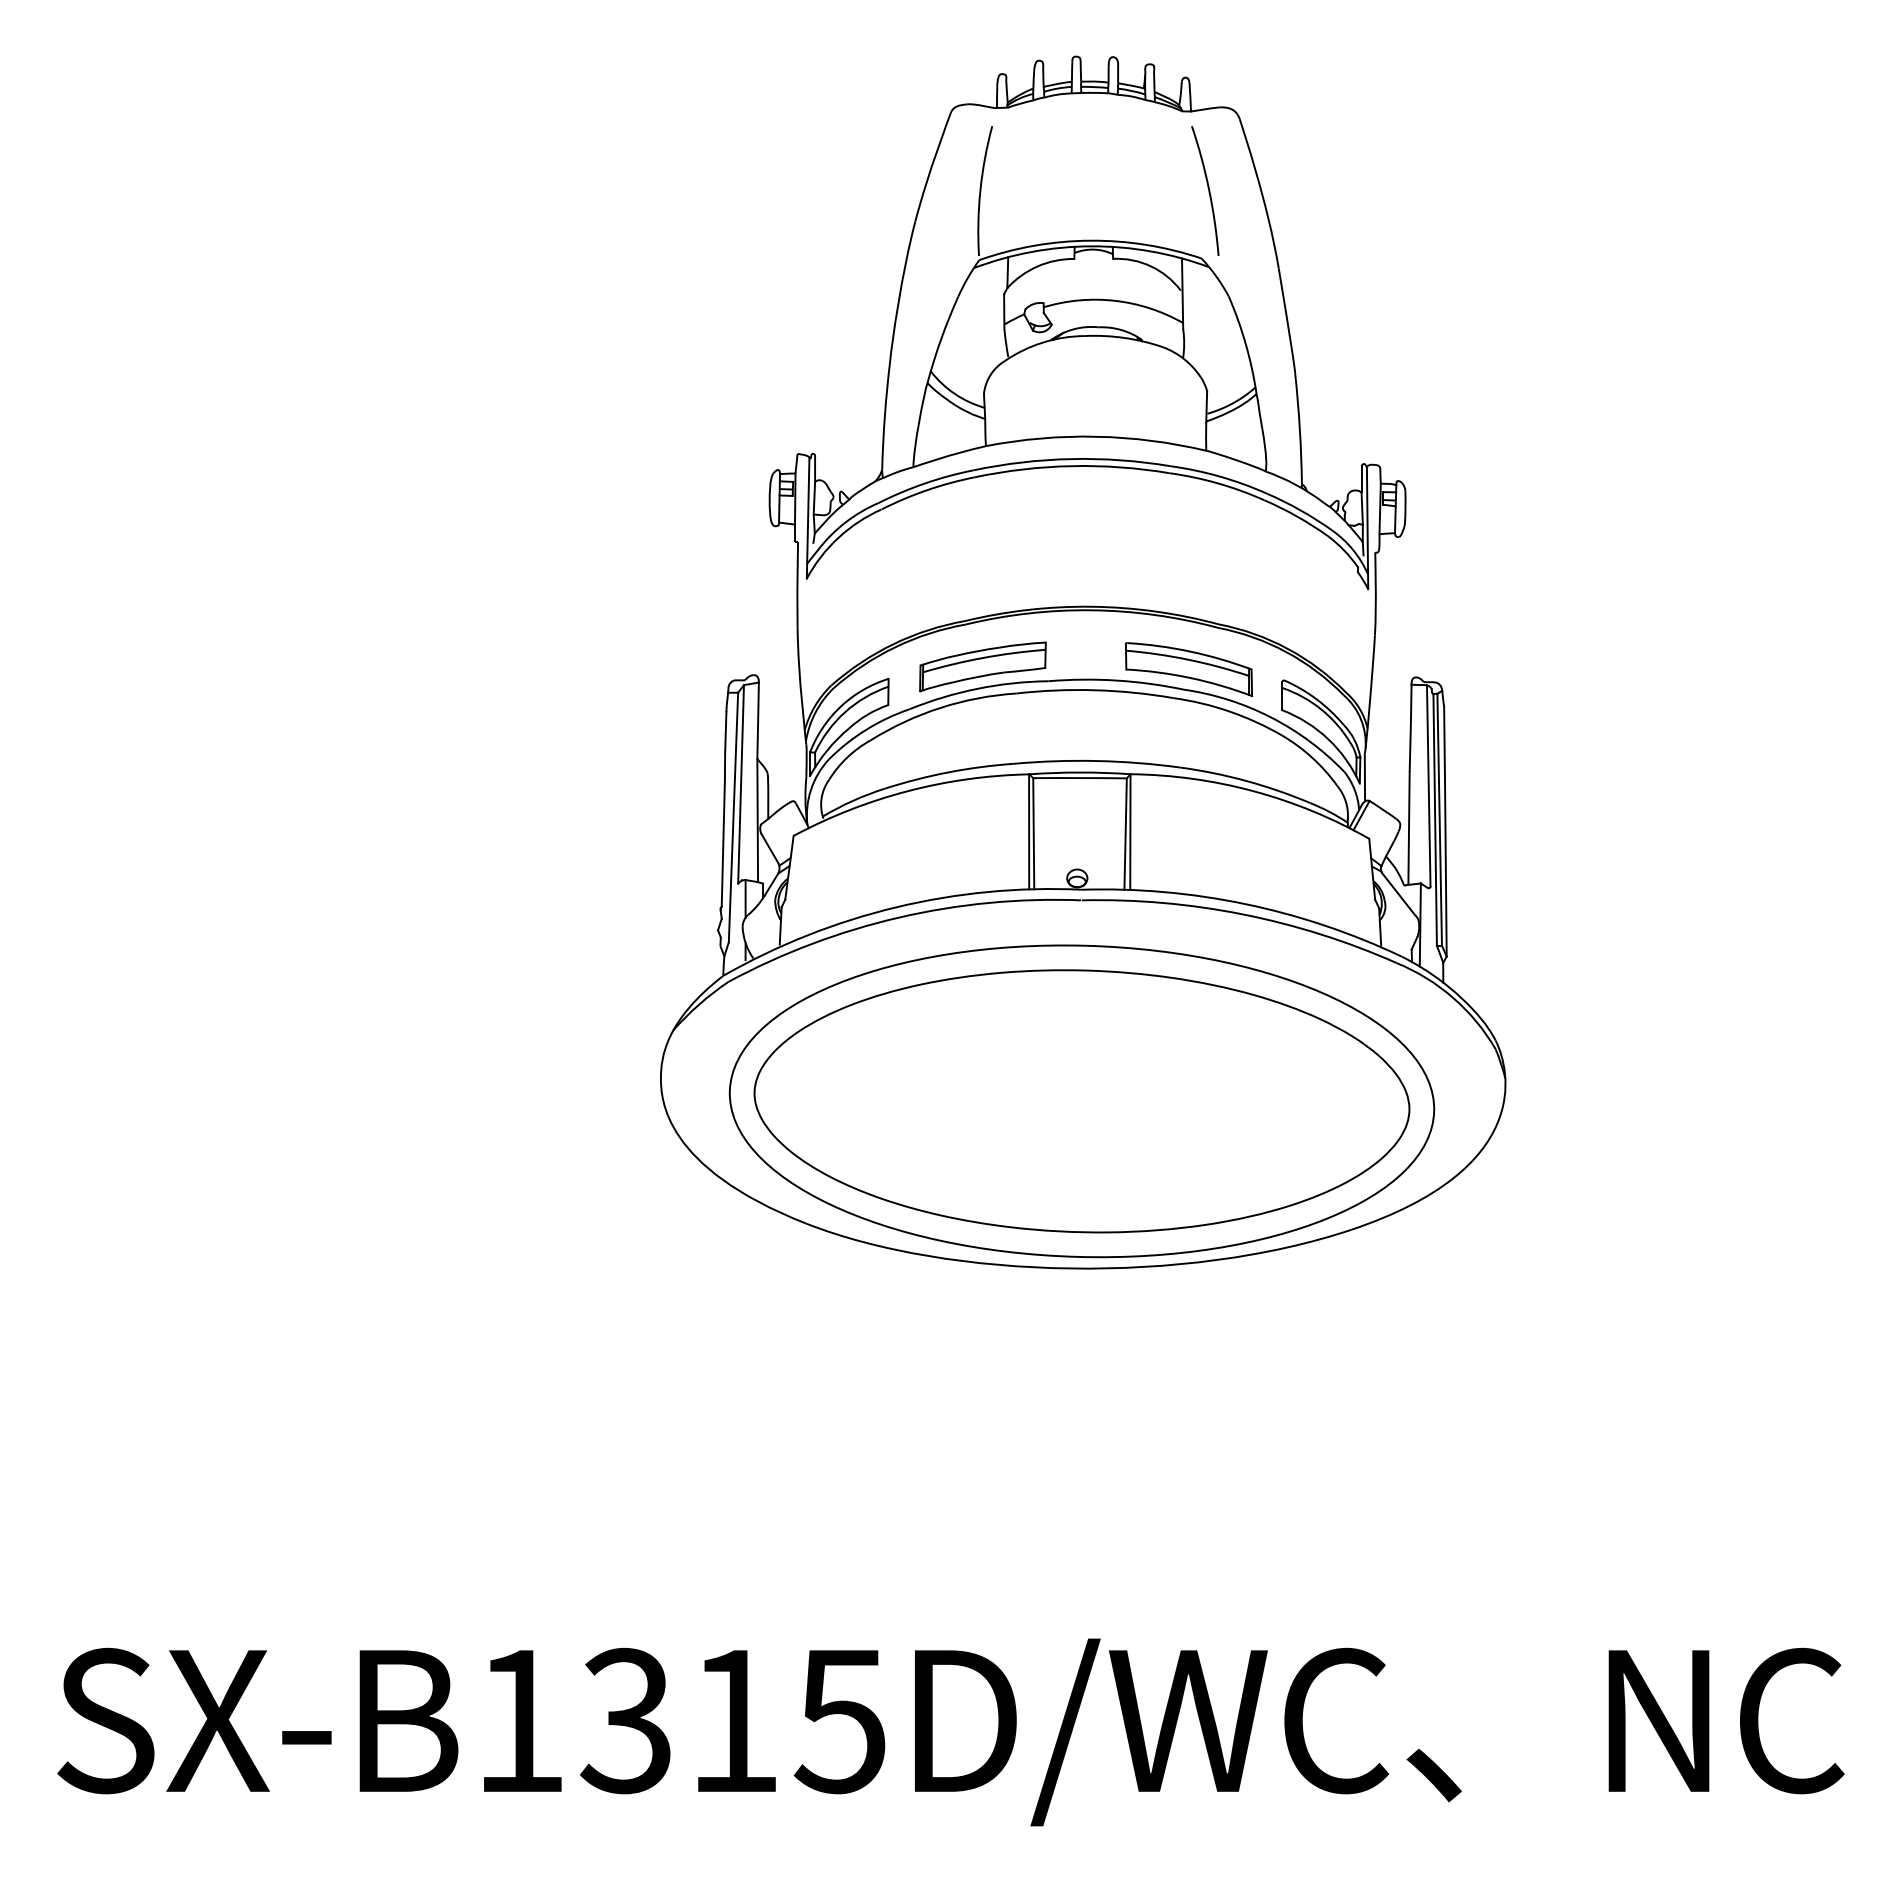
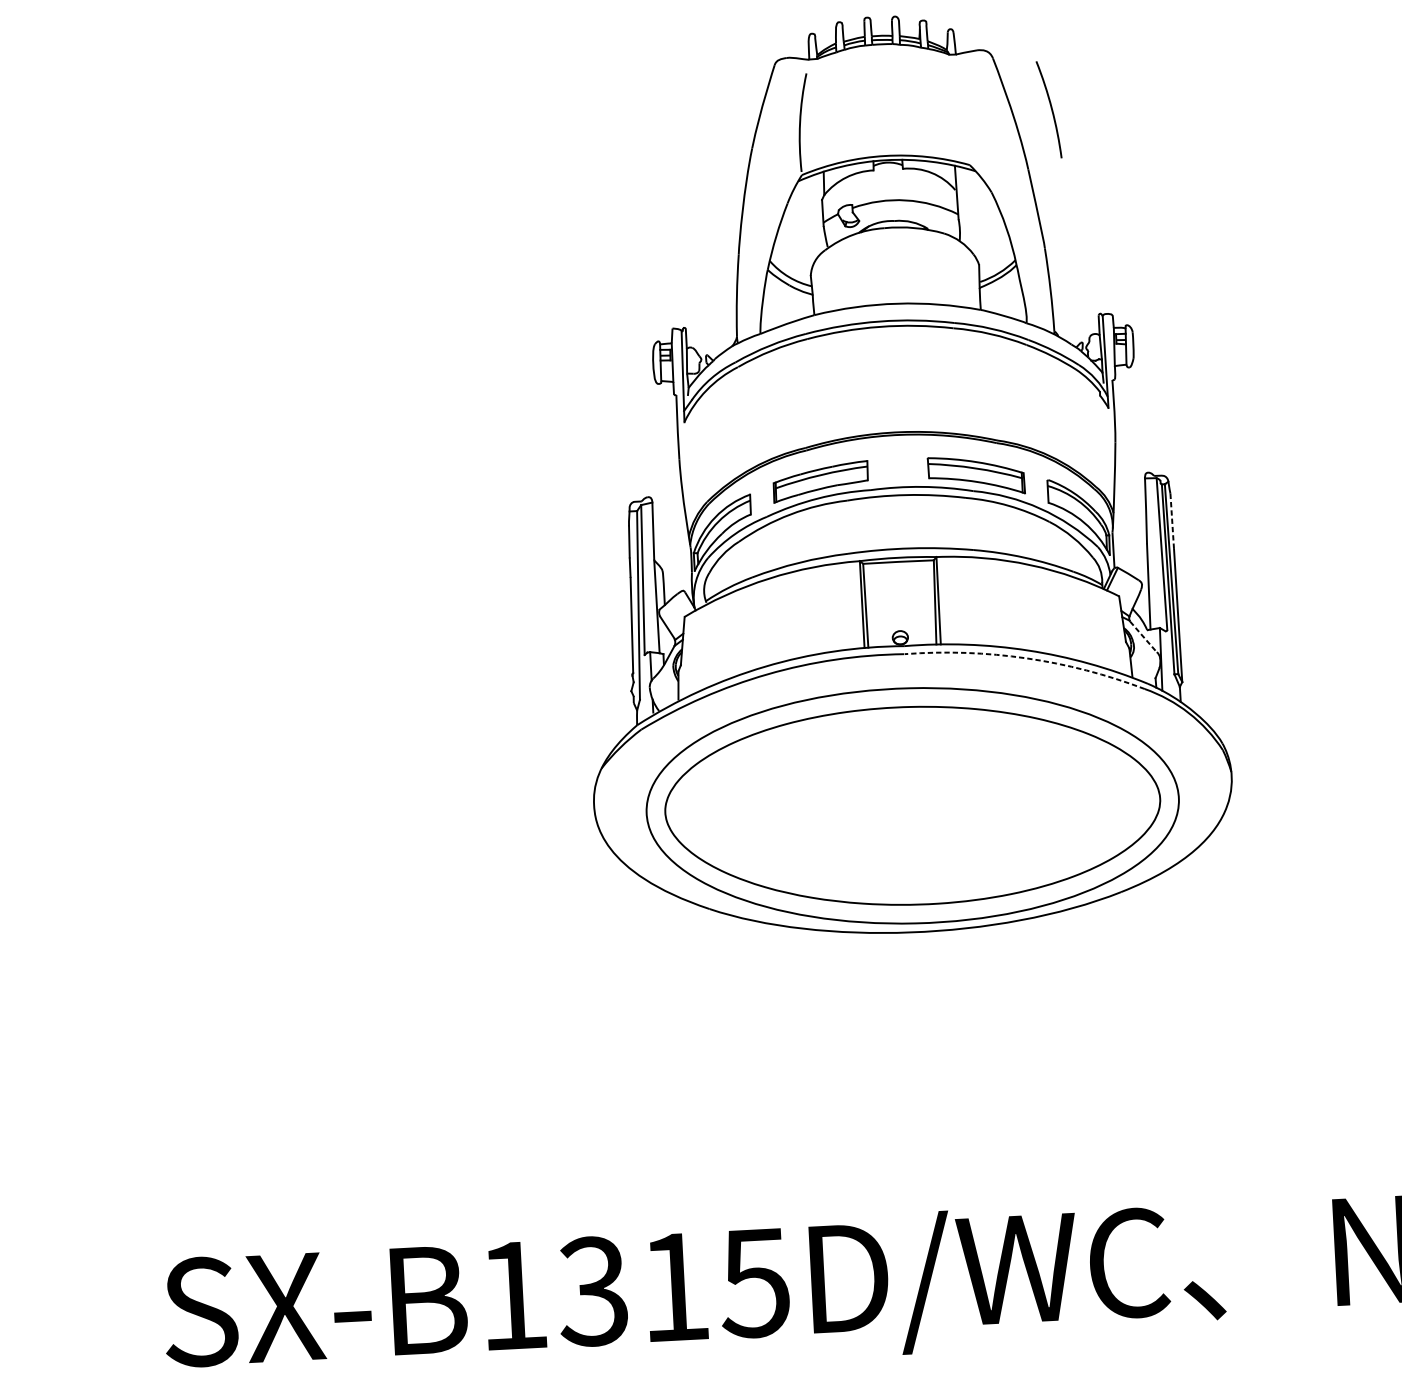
arc: (1207, 188) -> (1050, 107), moved
line: (1444, 743) -> (1172, 521), solid -> dashed
line: (1398, 894) -> (1143, 637), solid -> dashed
arc: (1242, 914) -> (1026, 658), solid -> dashed

